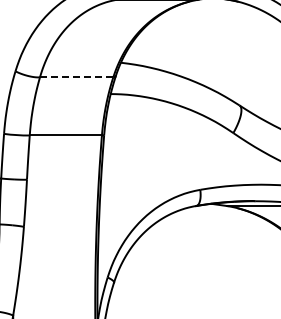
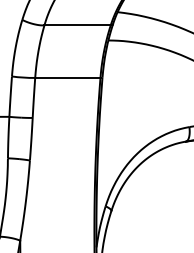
line: (76, 77) -> (77, 25), dashed -> solid

